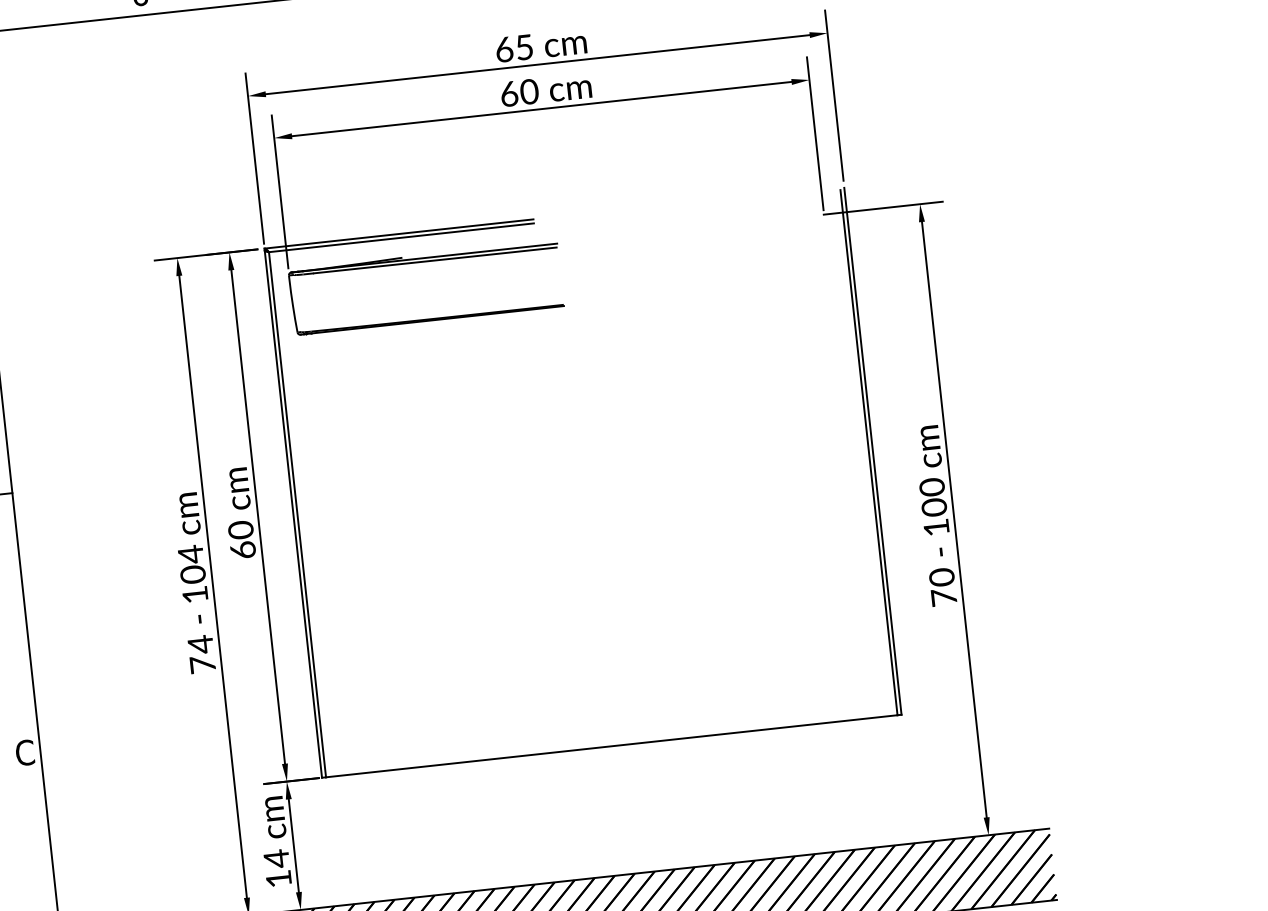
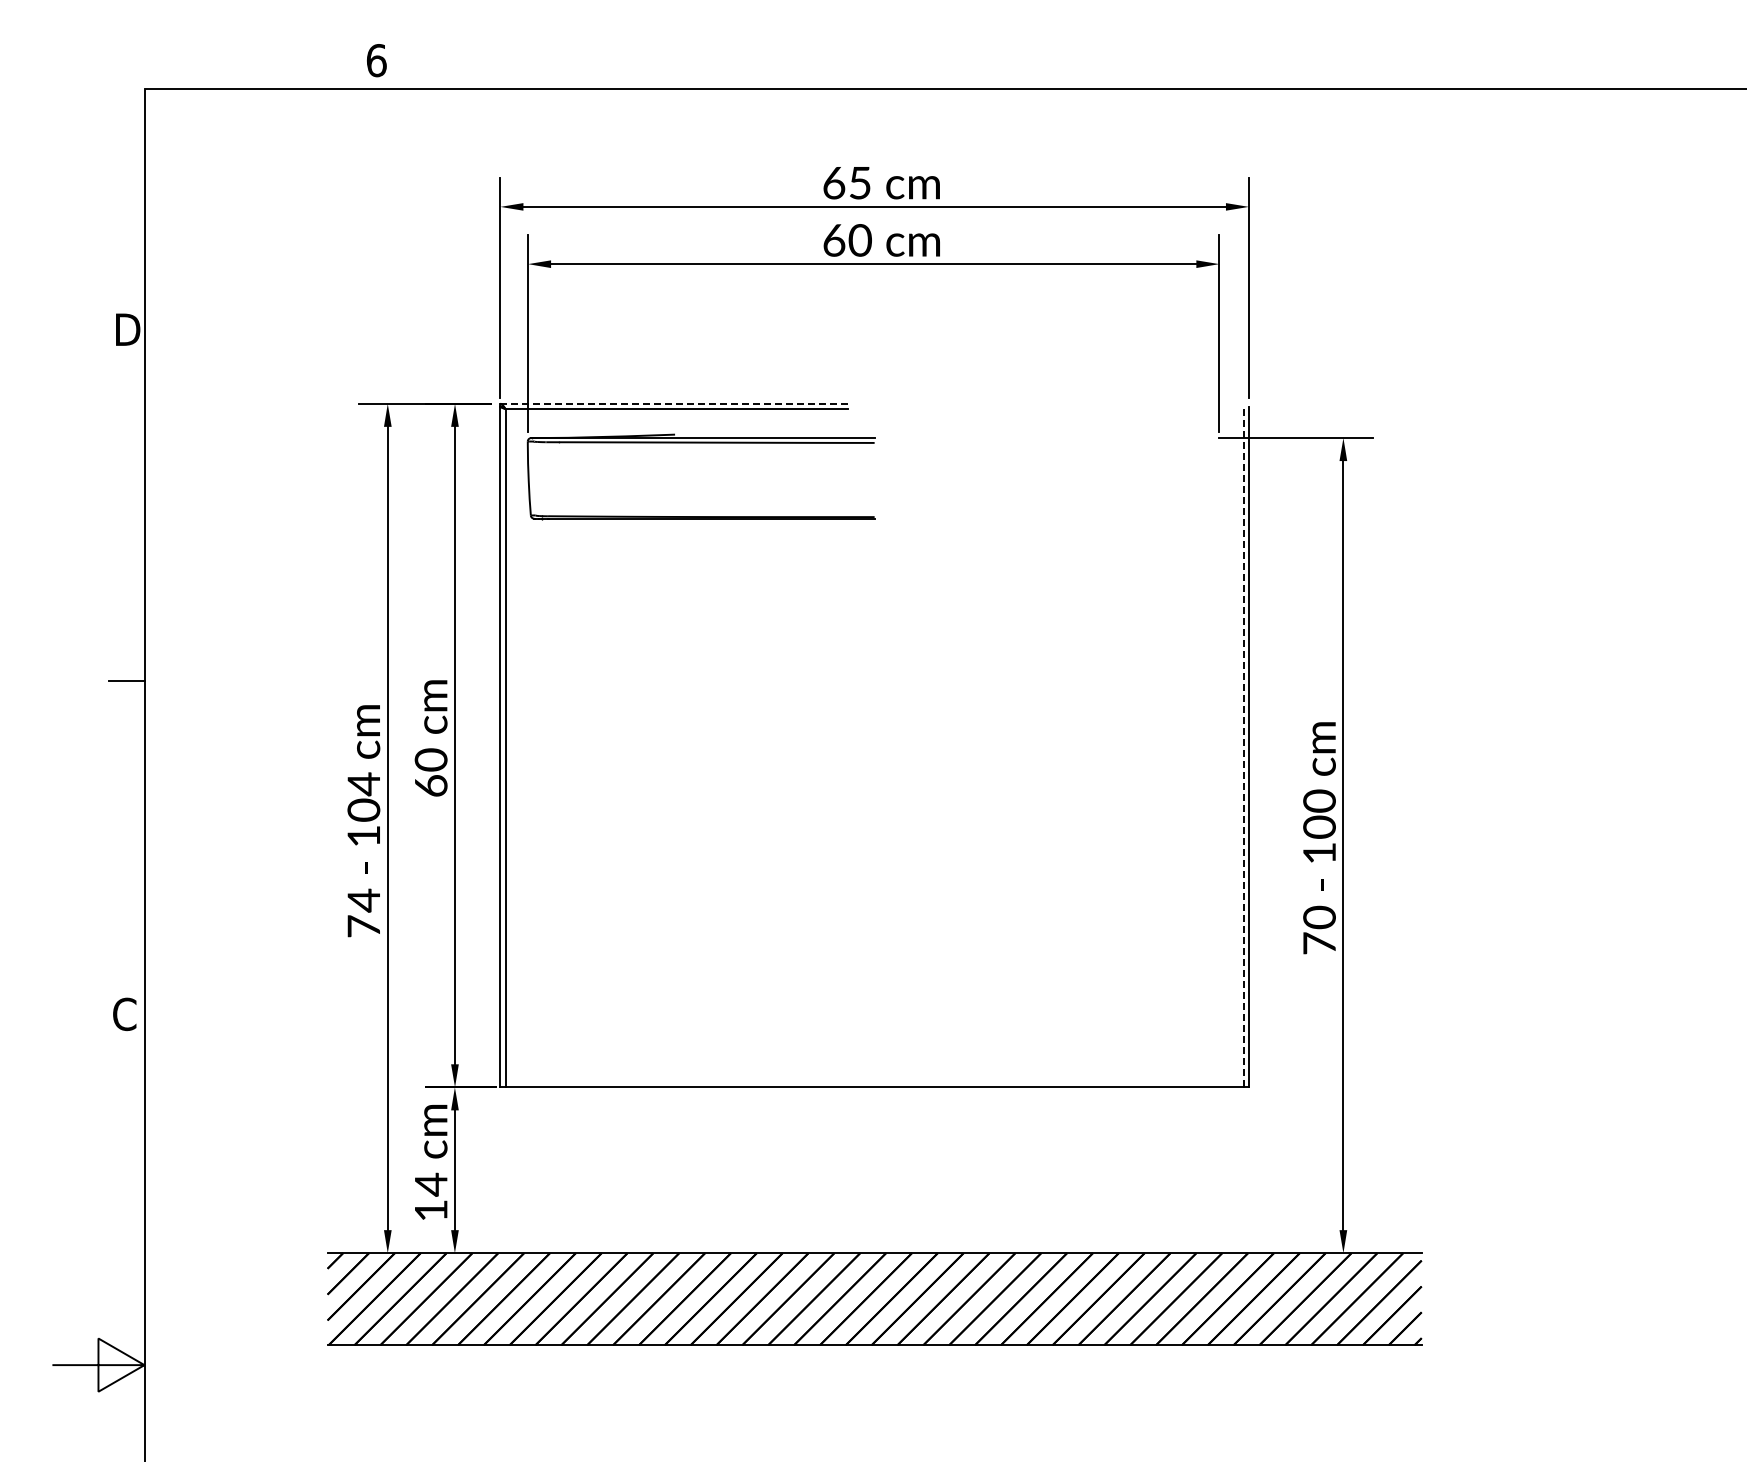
line: (399, 233) -> (674, 403), solid -> dashed
line: (868, 452) -> (1243, 748), solid -> dashed

